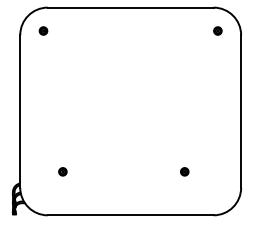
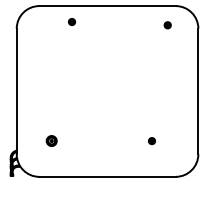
part: (43, 30) -> (72, 21), moved
part: (217, 30) -> (167, 24), moved
part: (62, 171) -> (51, 140), size x1.6

